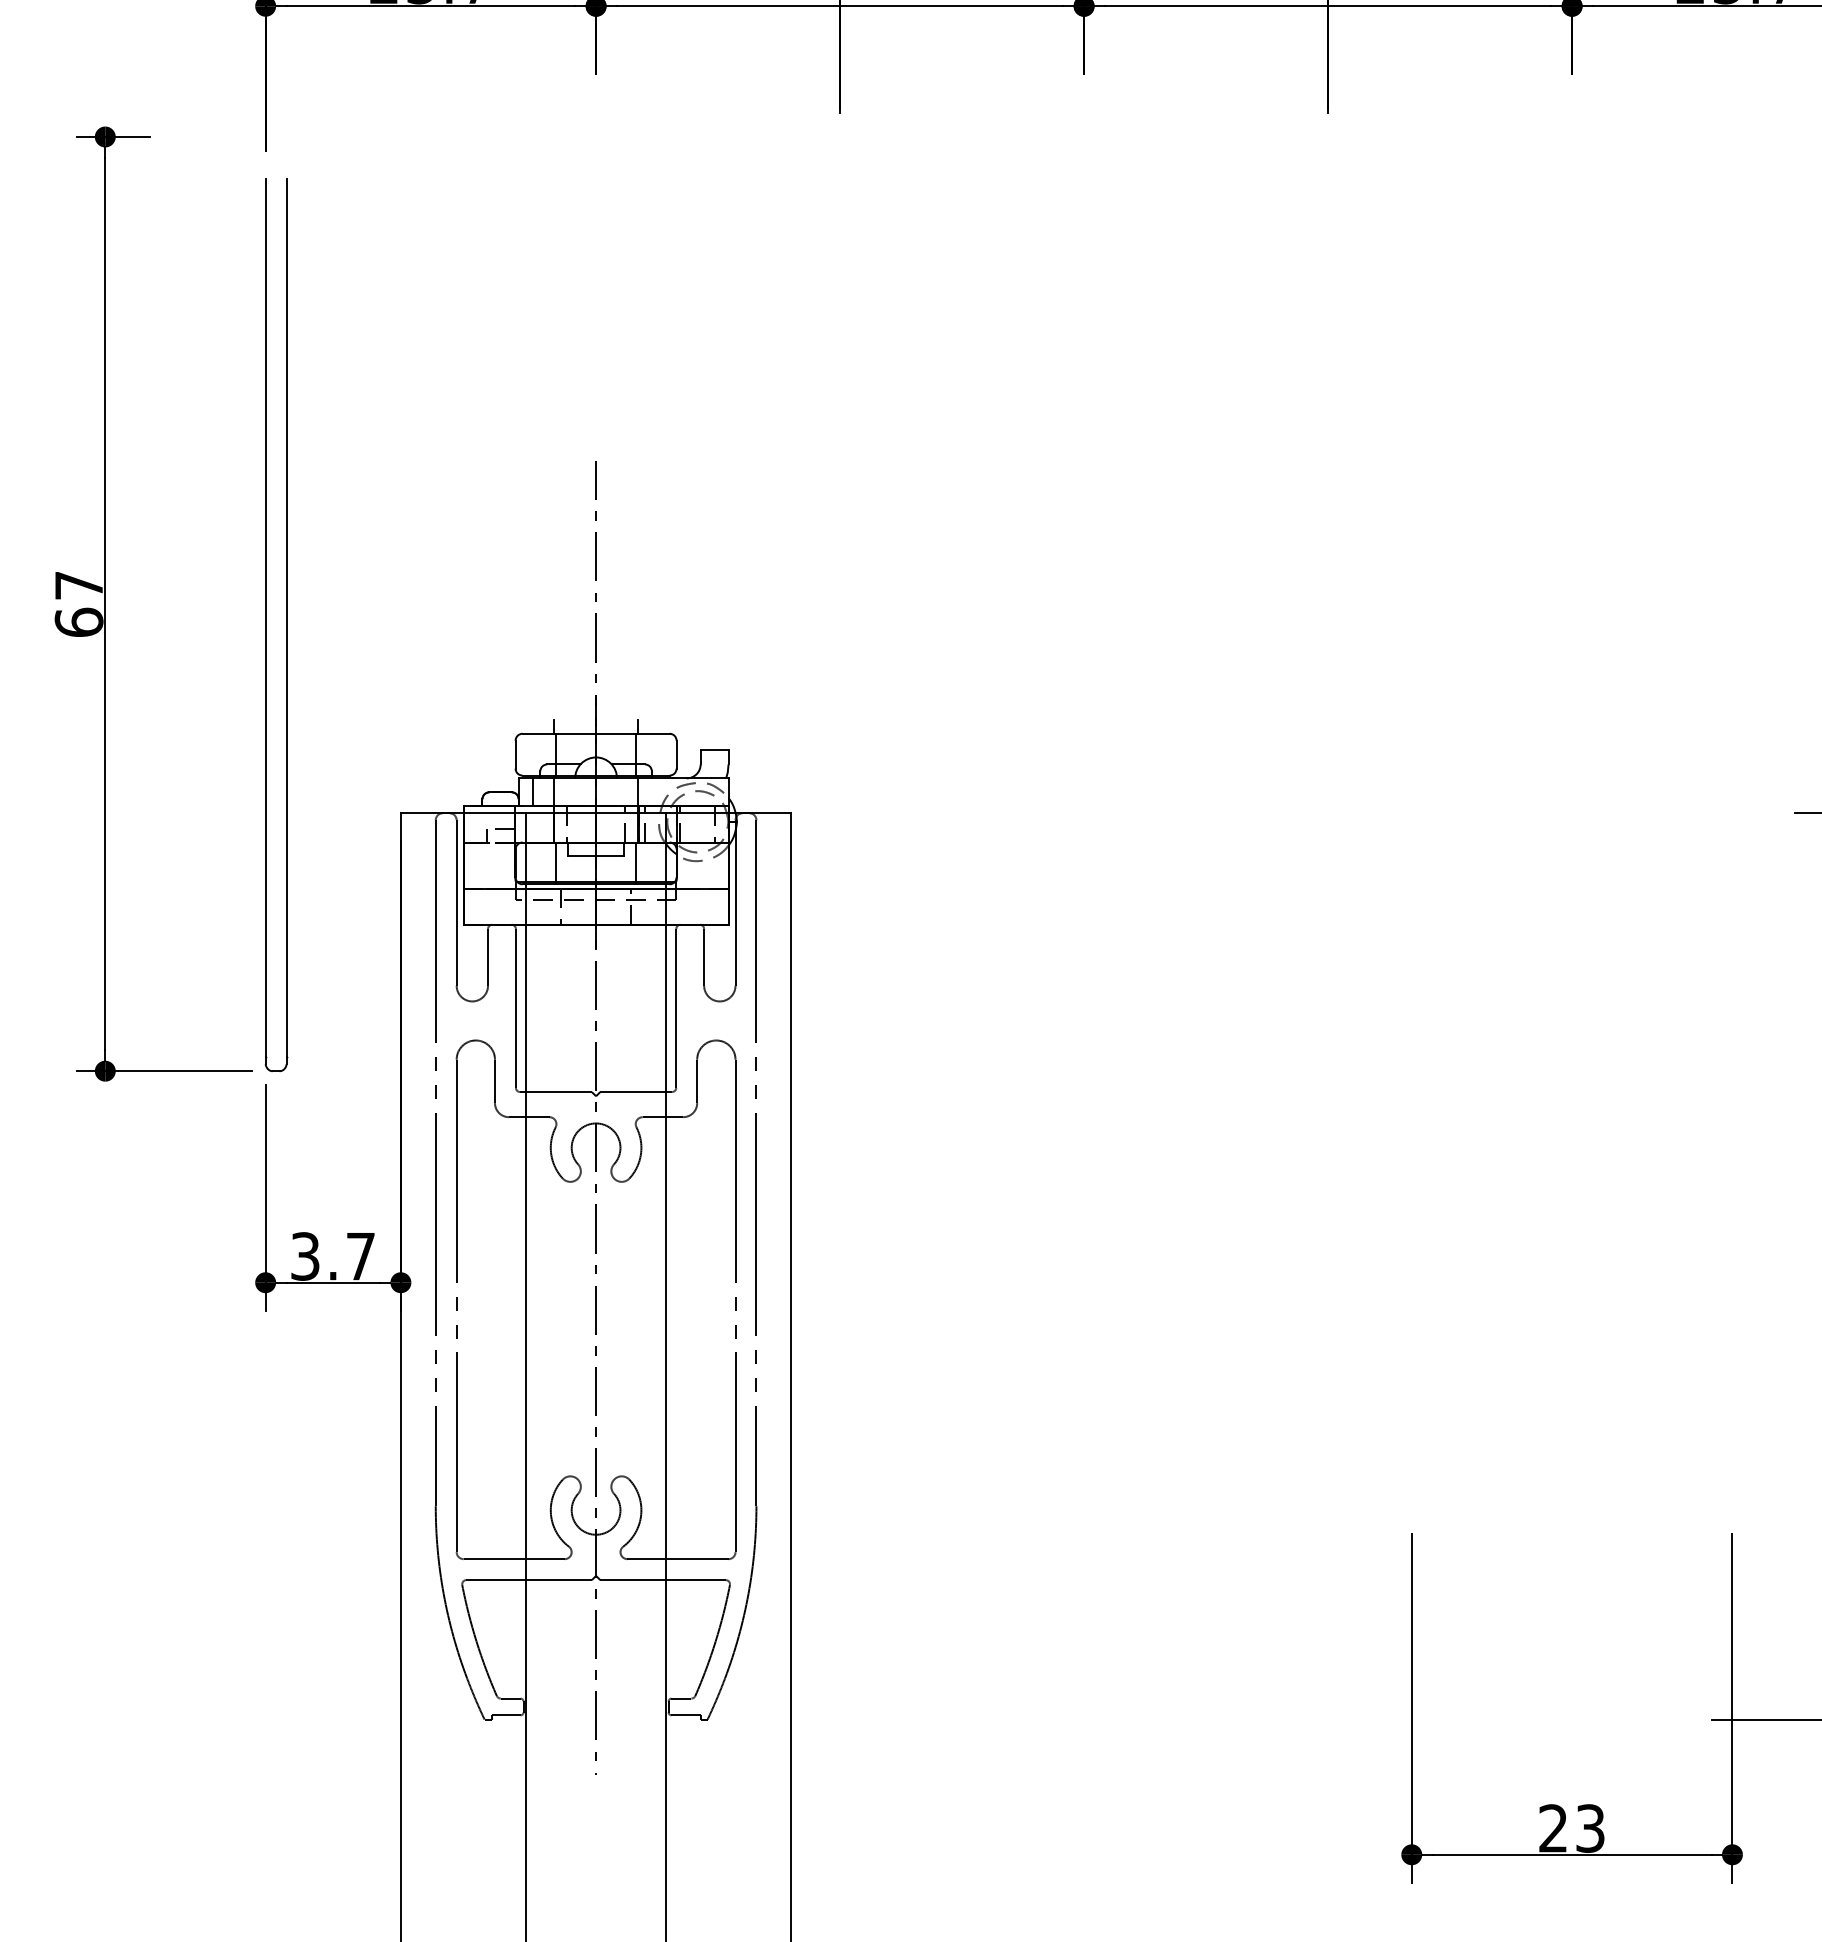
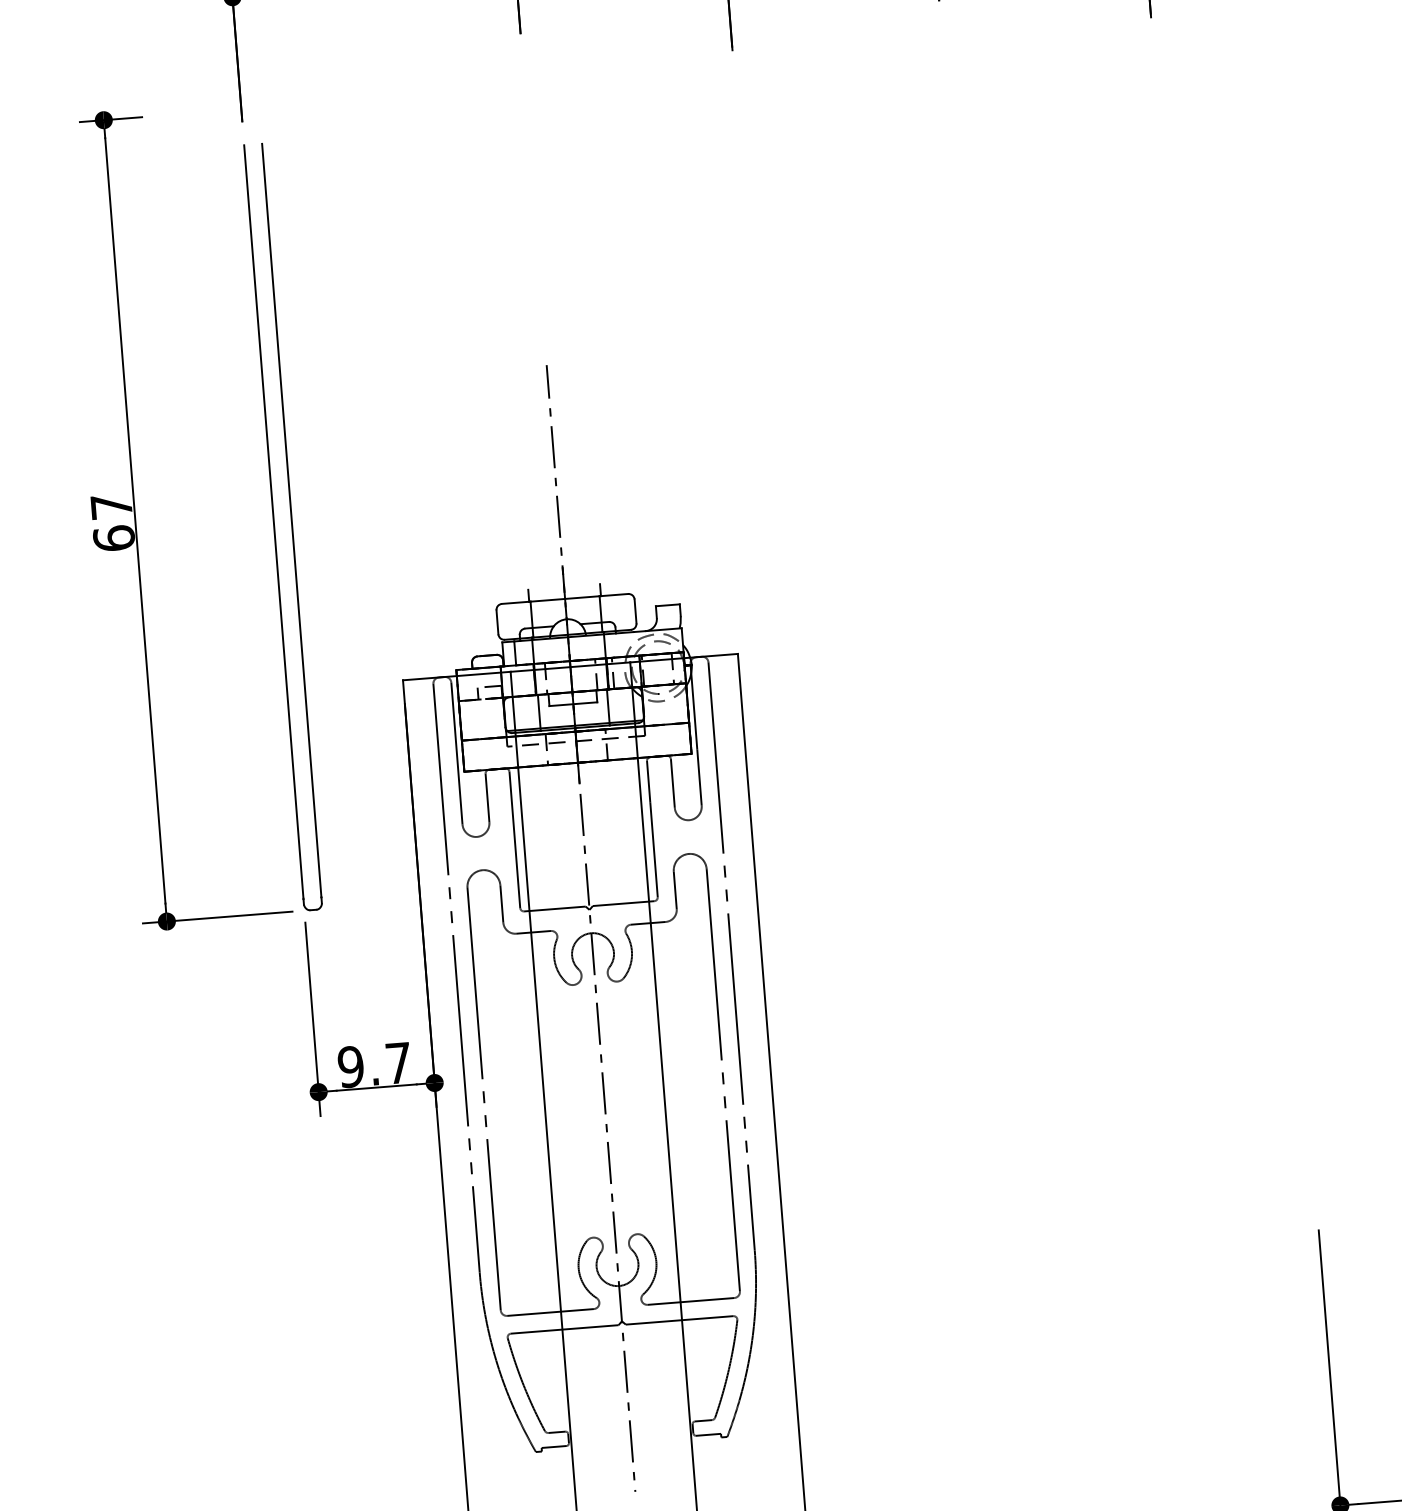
text: (304, 1256) -> (350, 1067), 3.7 -> 9.7

